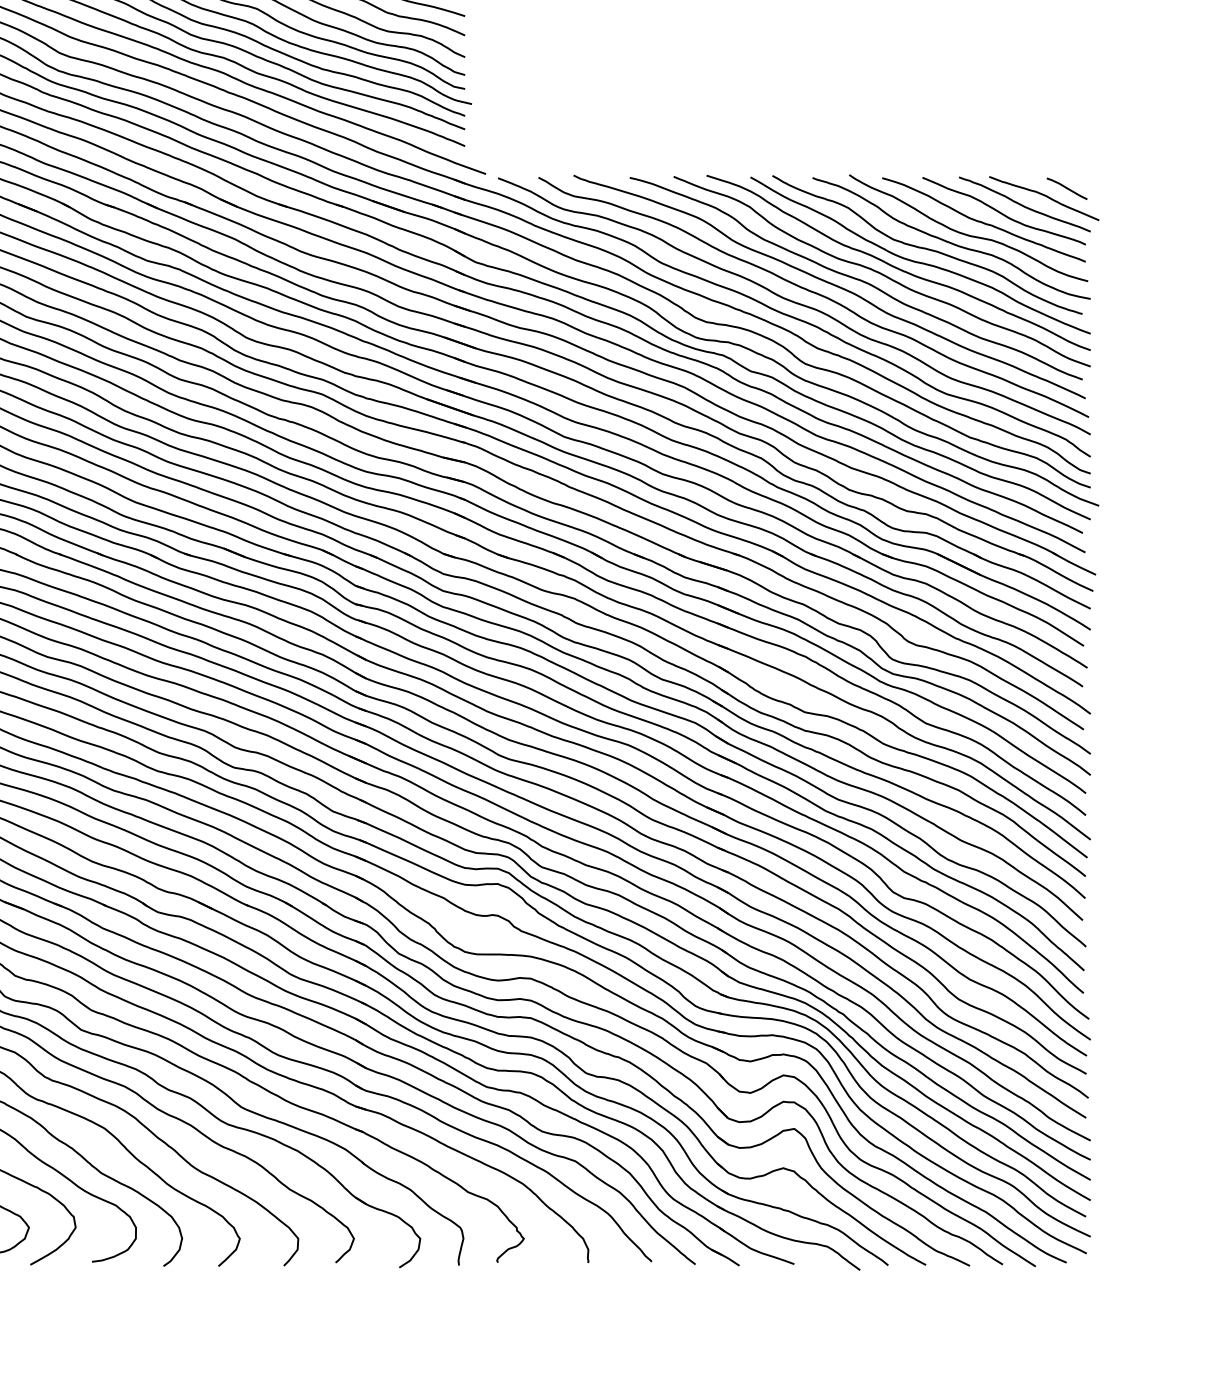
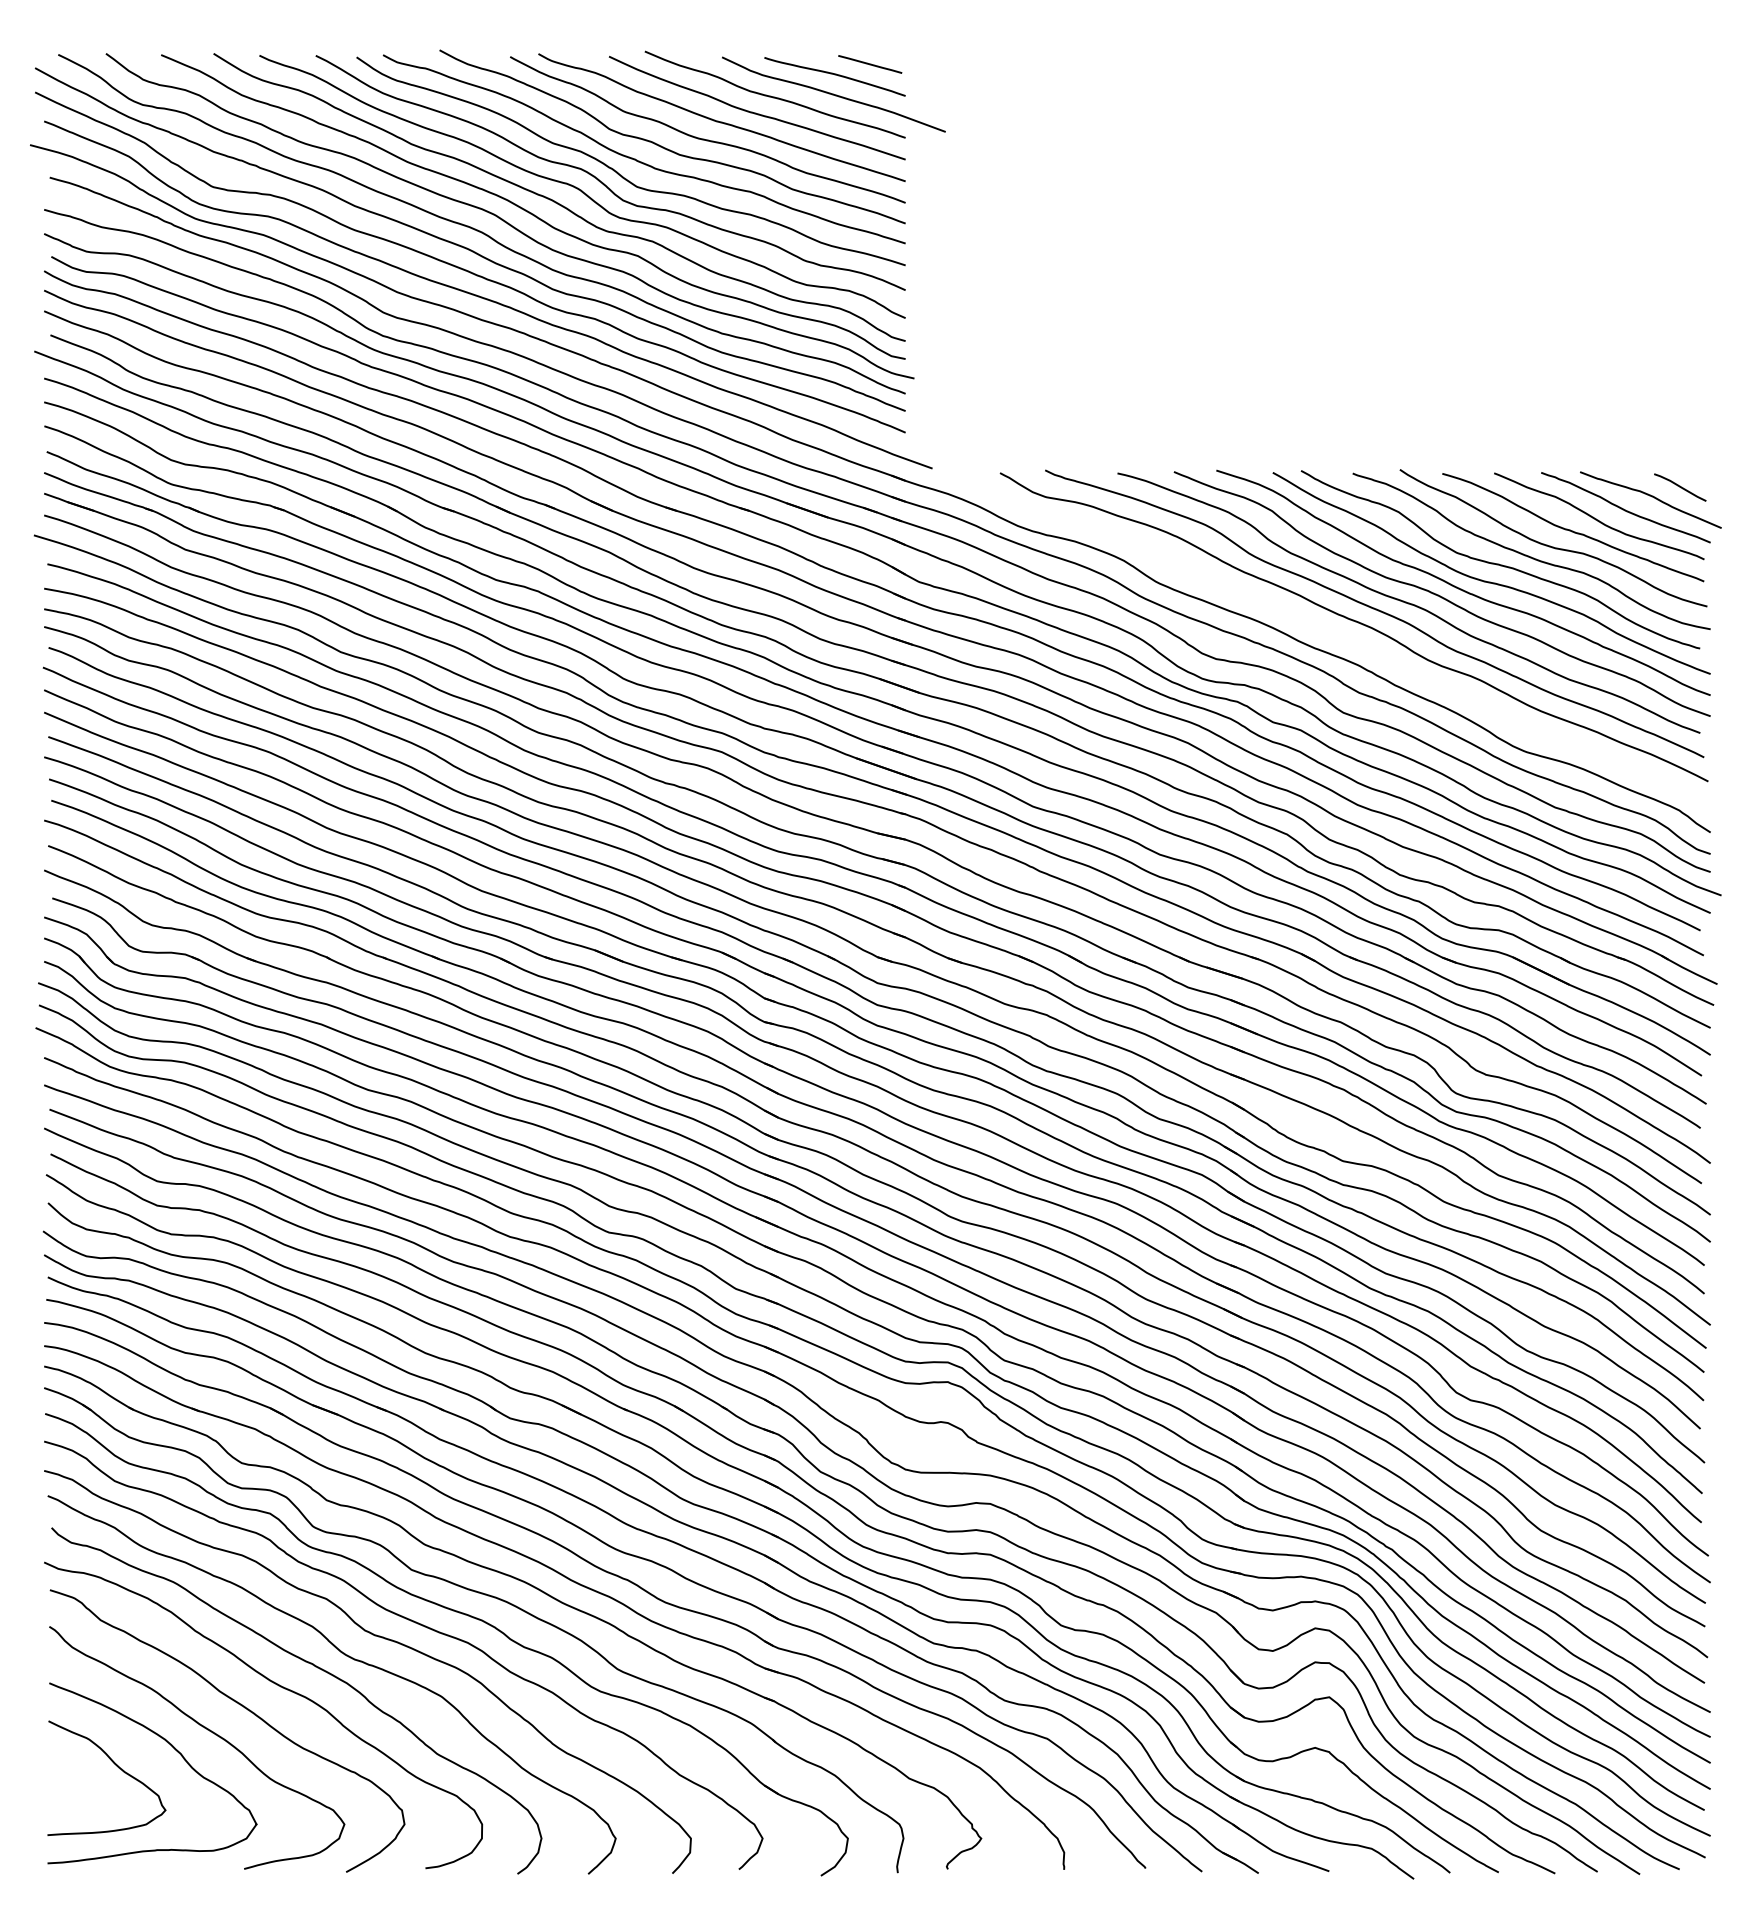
curve: (793, 303) -> (1328, 634), removed

